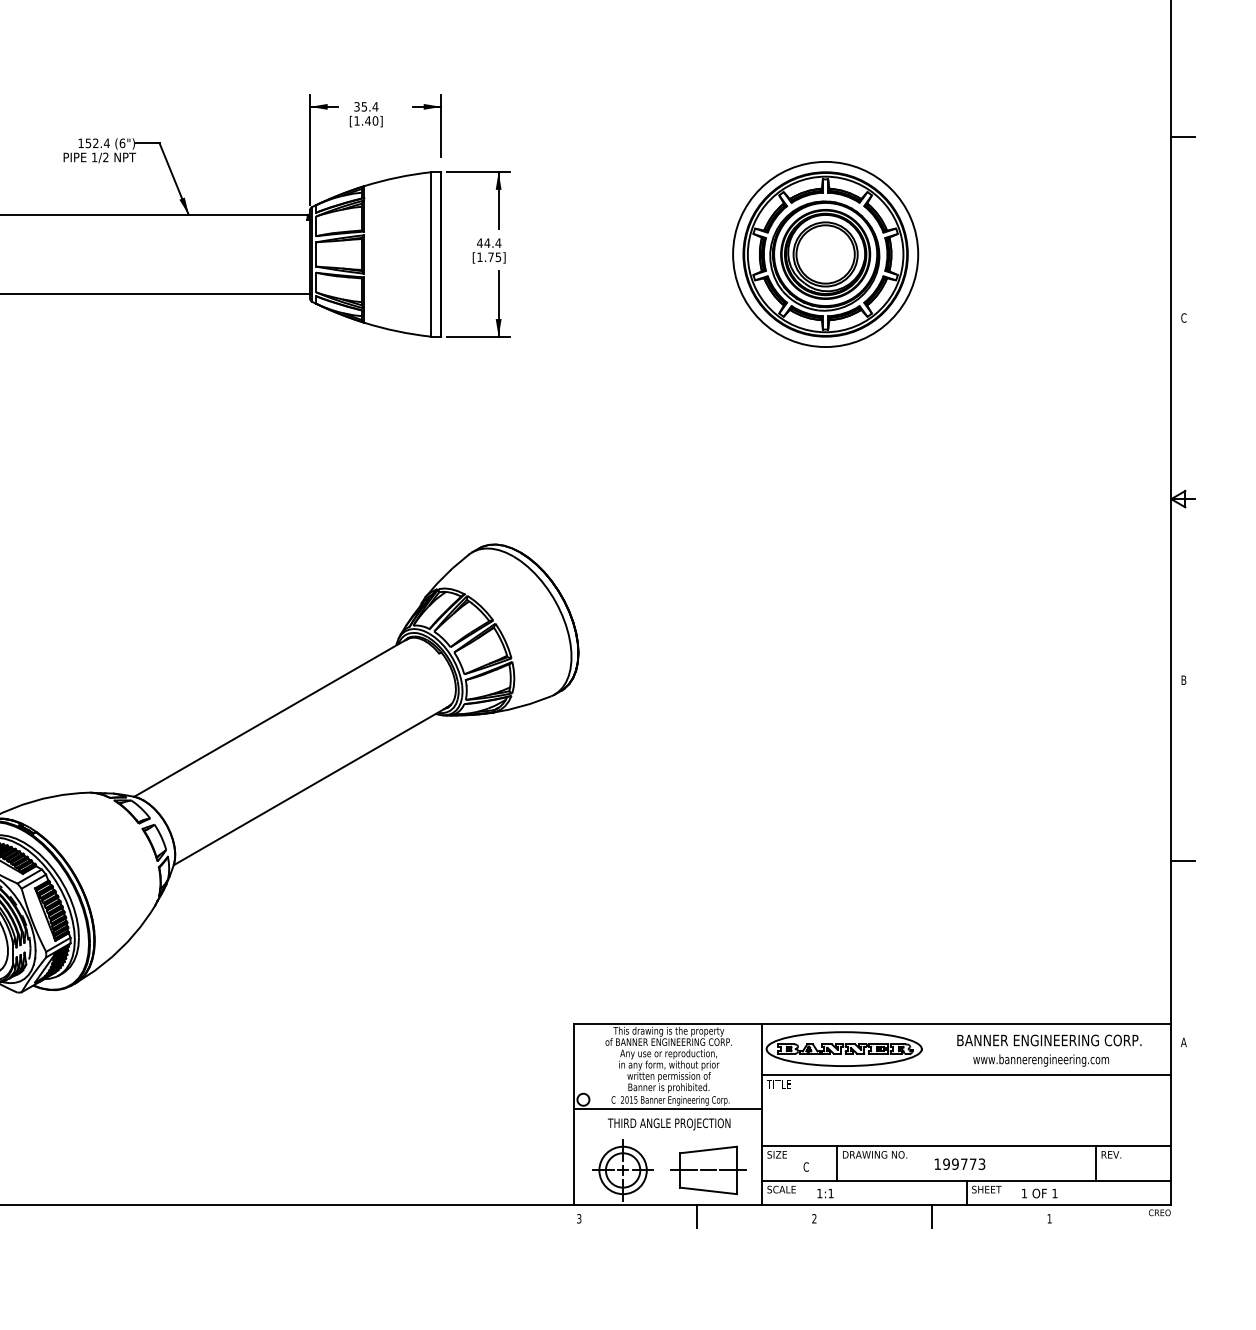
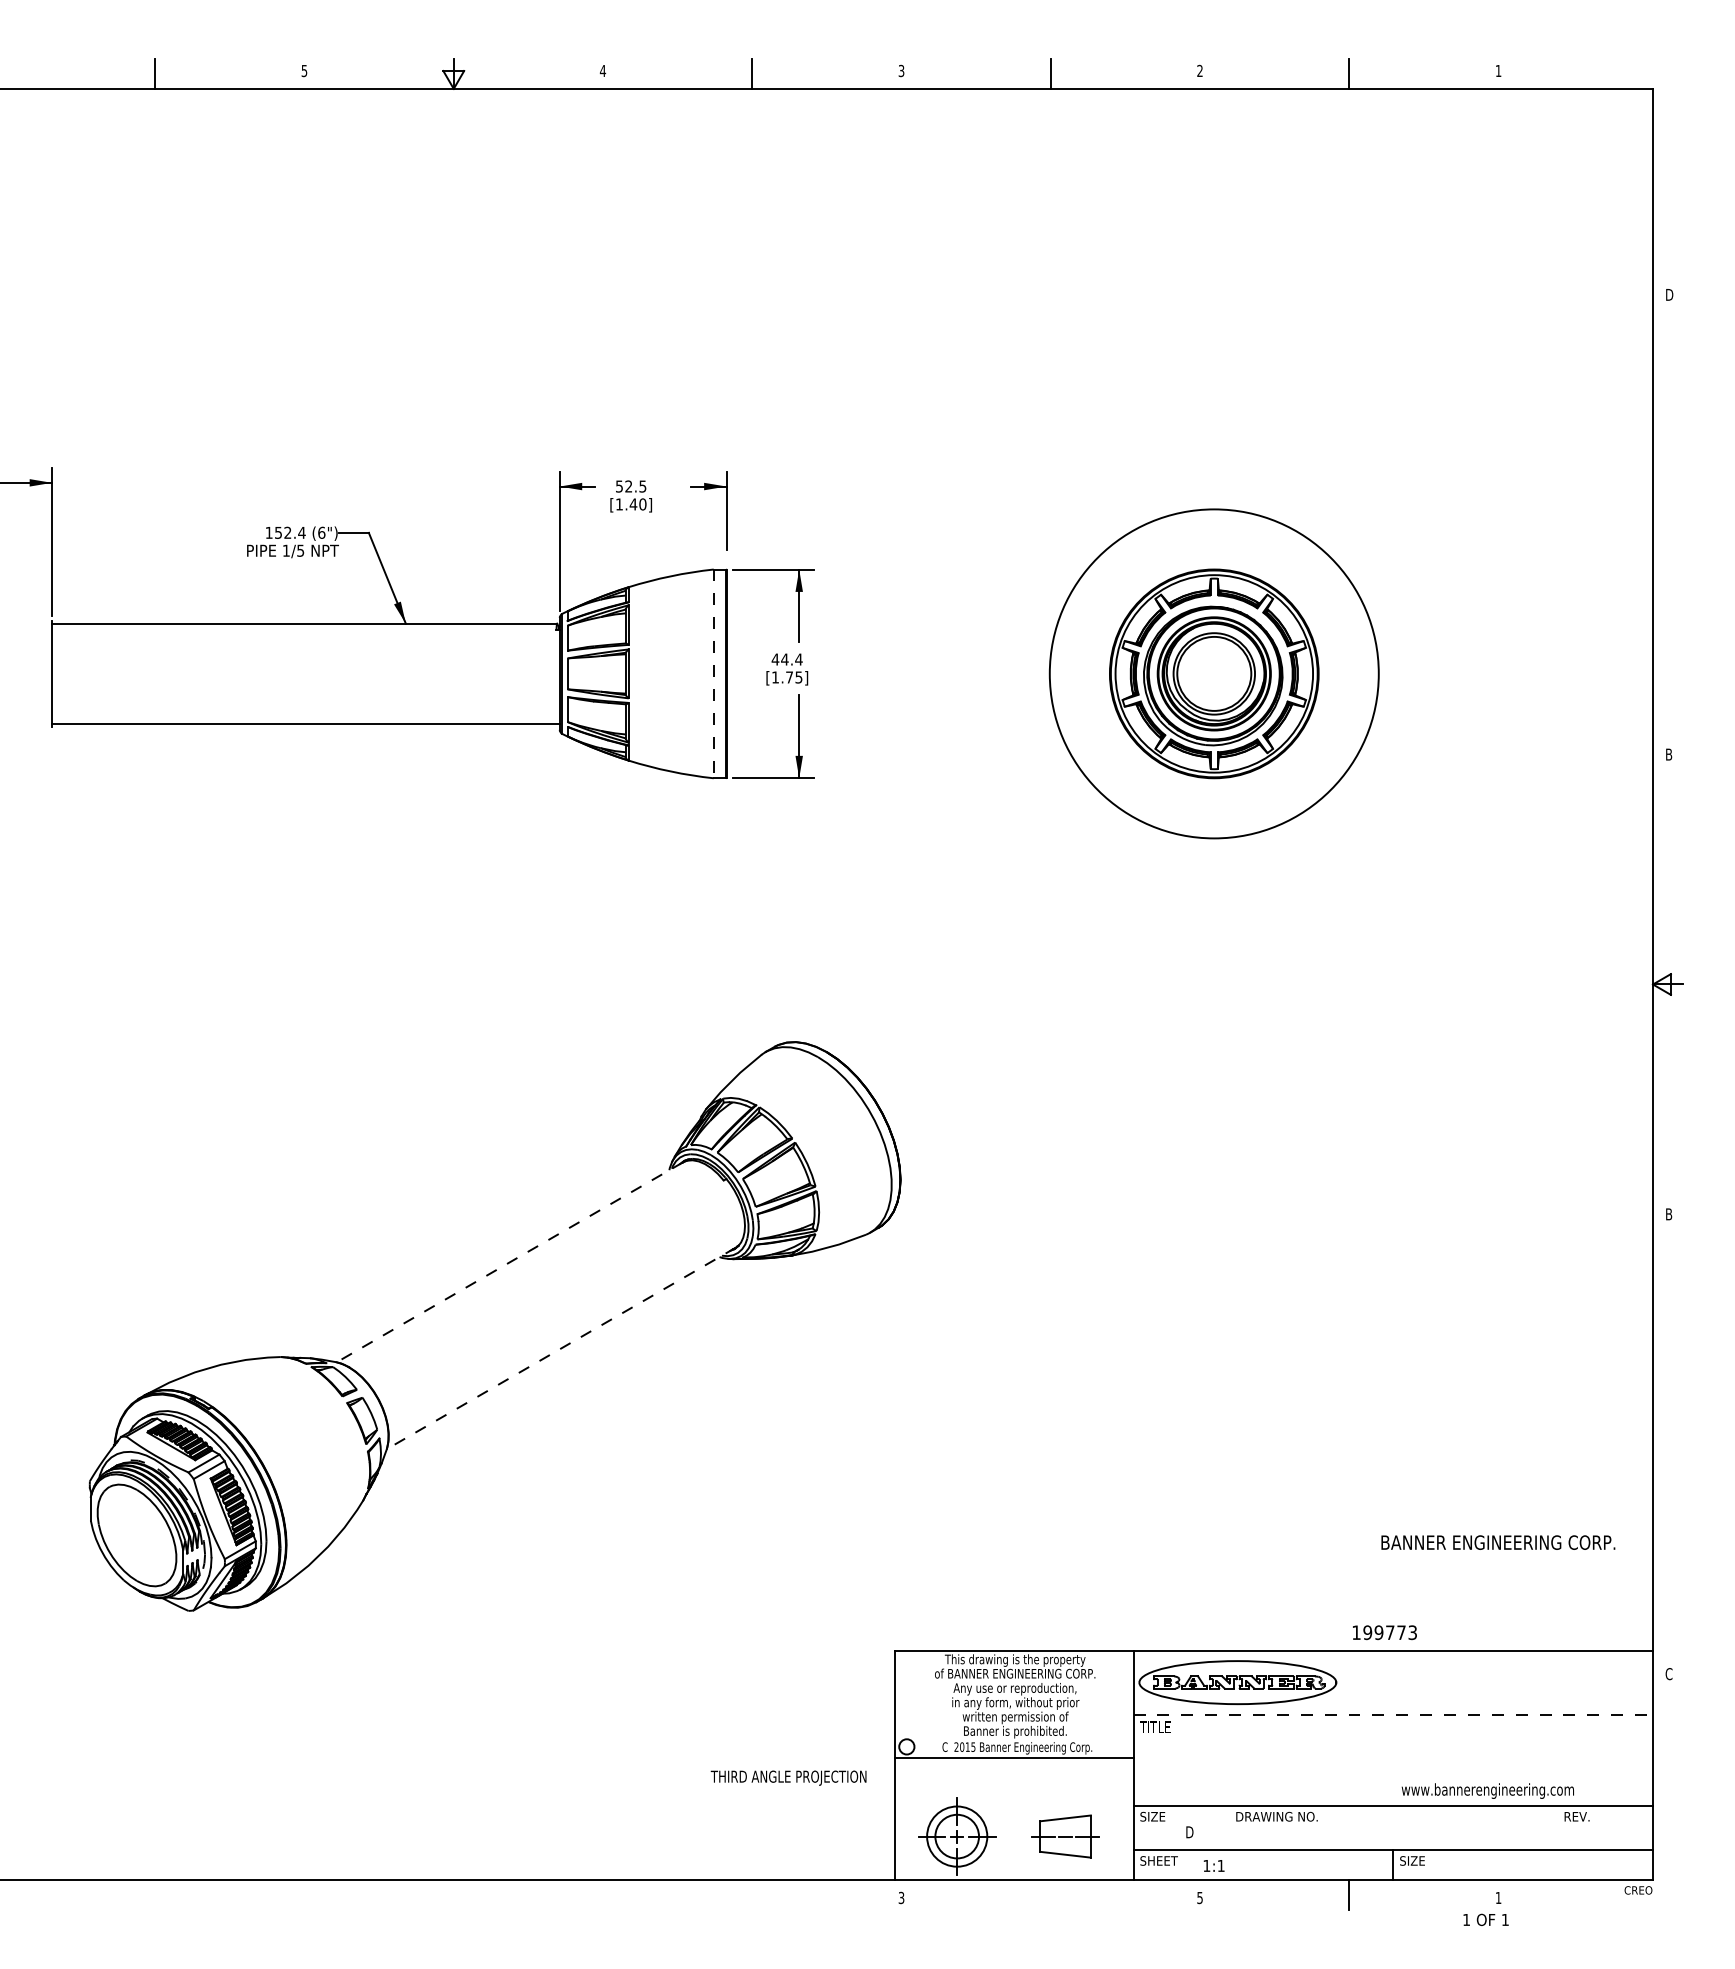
text: (366, 106) -> (631, 486), 35.4 -> 52.5
line: (1182, 136) -> (1667, 524), removed
text: (105, 157) -> (300, 550), 1/2 -> 1/5
line: (431, 254) -> (713, 674), solid -> dashed
circle: (825, 254) -> (1213, 673), size x1.4
text: (1183, 317) -> (1668, 754), C -> B
line: (270, 718) -> (509, 1262), solid -> dashed
line: (311, 785) -> (561, 1348), solid -> dashed
line: (1182, 861) -> (1667, 1444), removed
text: (1049, 1040) -> (1498, 1542), moved
text: (1183, 1042) -> (1668, 1674), A -> C
text: (1040, 1060) -> (1487, 1790), moved
line: (966, 1075) -> (1393, 1715), solid -> dashed
text: (669, 1123) -> (788, 1777), moved
line: (837, 1164) -> (1229, 1828), removed
text: (959, 1164) -> (1384, 1632), moved
line: (1096, 1164) -> (1557, 1828), removed
text: (806, 1167) -> (1189, 1832), C -> D
part: (708, 1170) -> (1065, 1836), size x0.7
text: (784, 1189) -> (1162, 1860), SCALE -> SHEET
text: (990, 1189) -> (1423, 1860), SHEET -> SIZE
text: (1039, 1193) -> (1485, 1919), moved
line: (696, 1216) -> (1050, 1894), removed
text: (813, 1218) -> (1199, 1897), 2 -> 5

